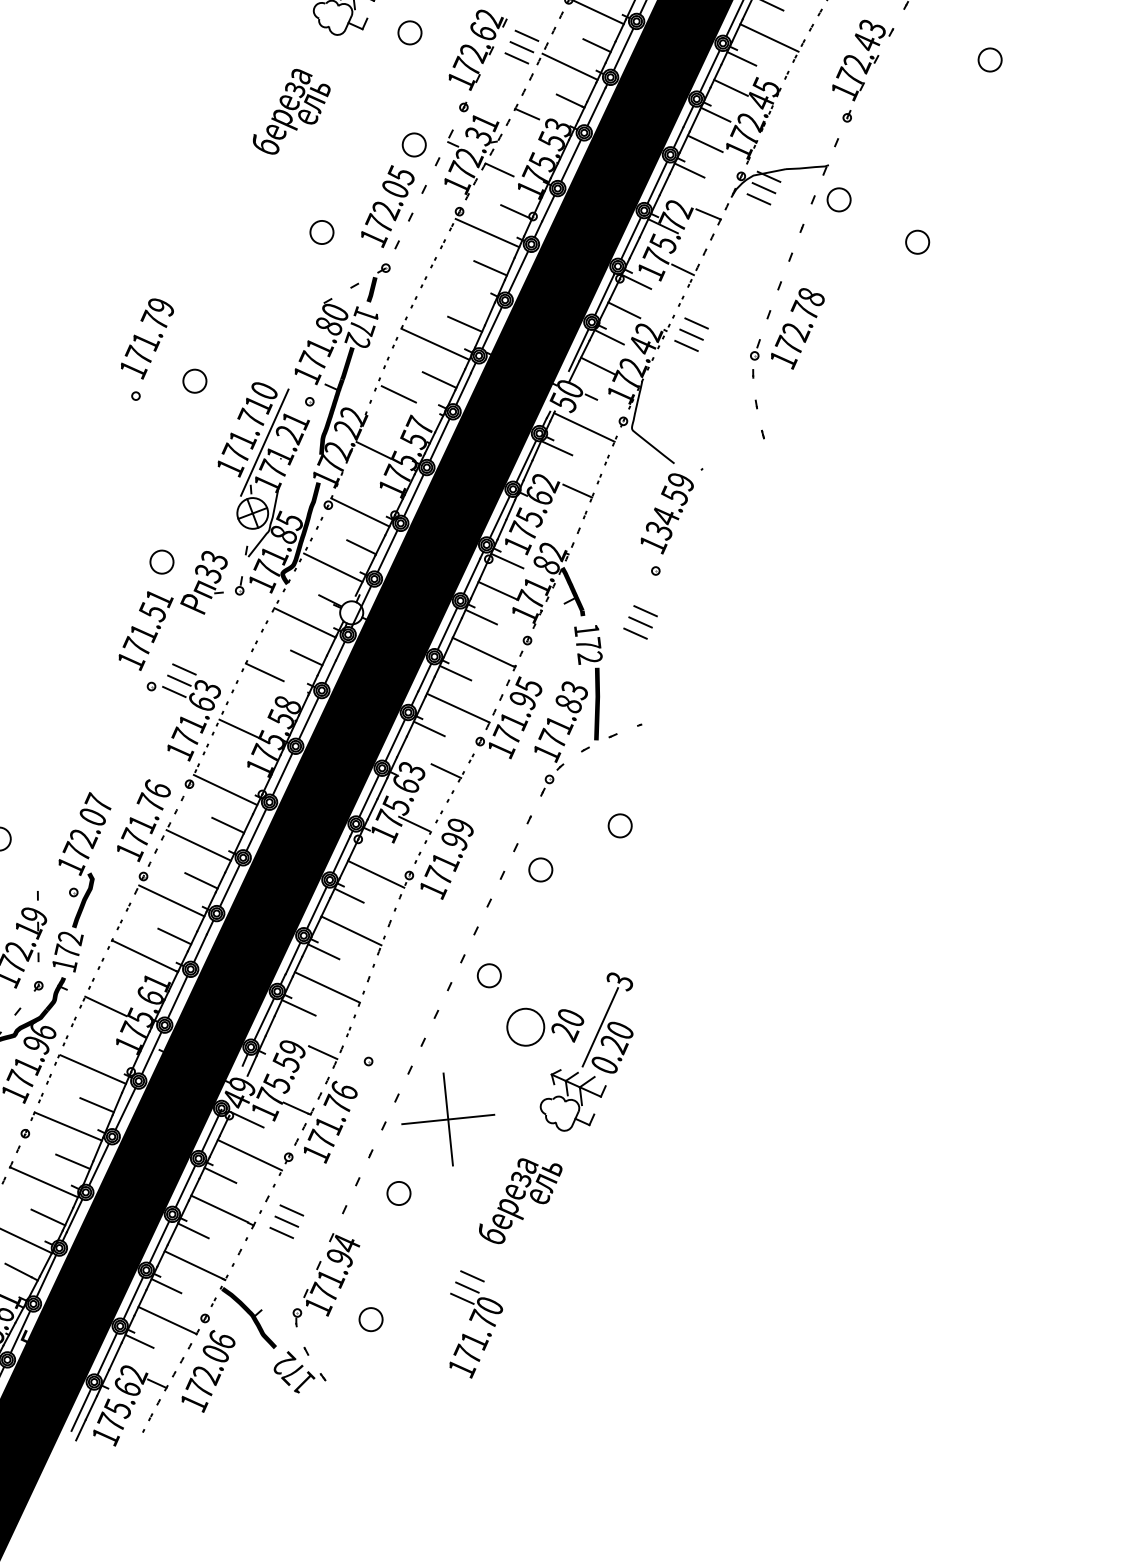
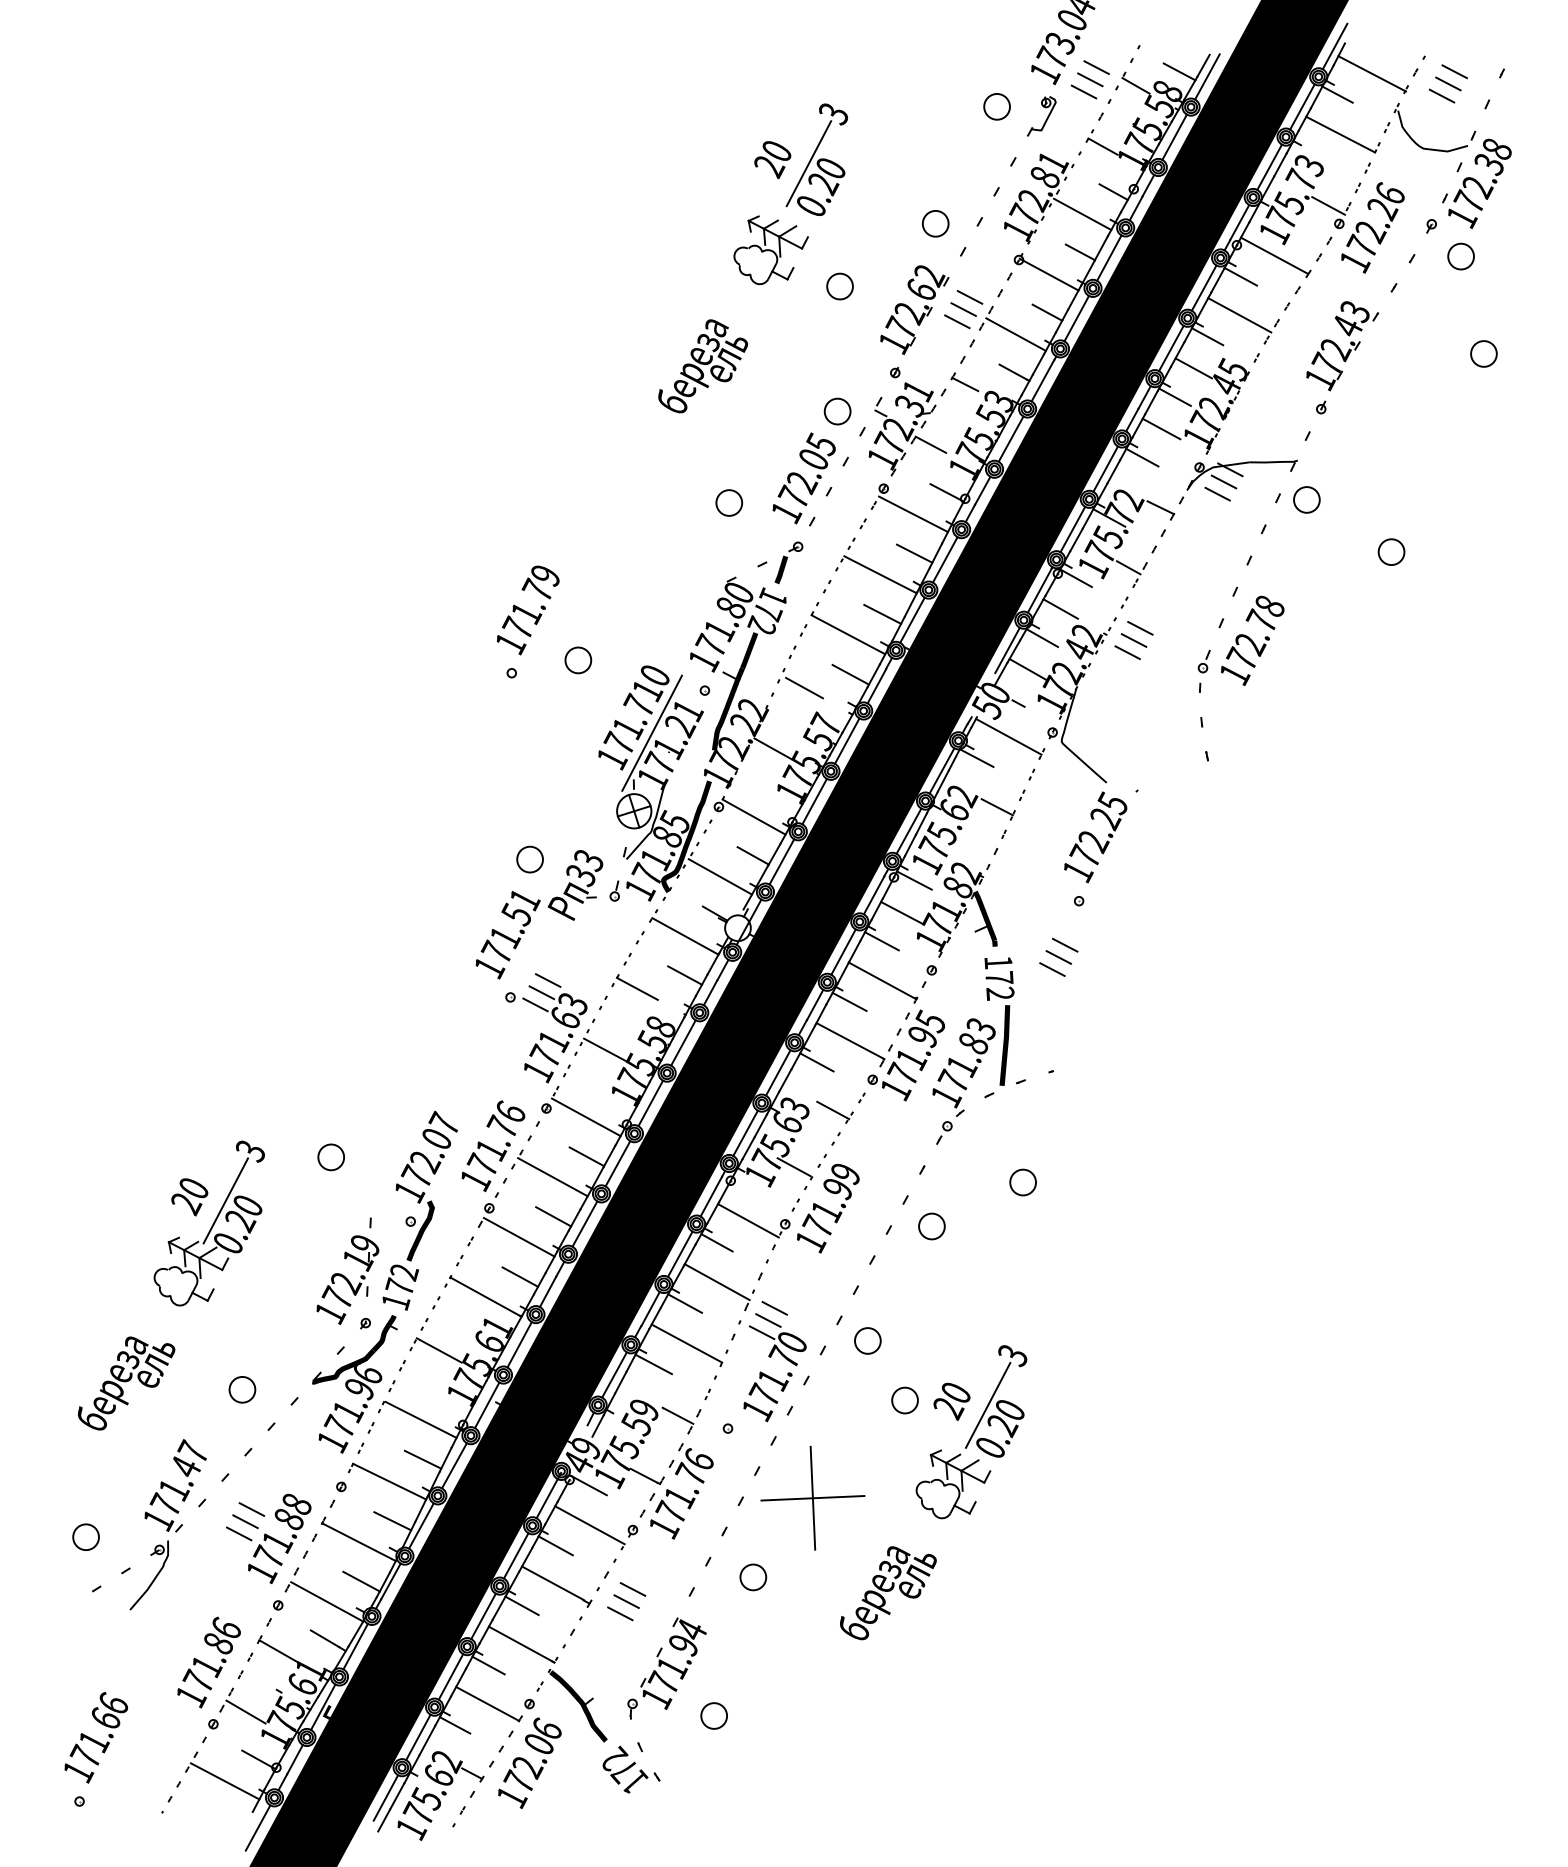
line: (461, 288) -> (880, 574), added
text: (669, 505) -> (1098, 829), 134.59 -> 172.25
part: (525, 1027) -> (904, 1400), size x0.62
part: (474, 1323) -> (774, 1361), moved

